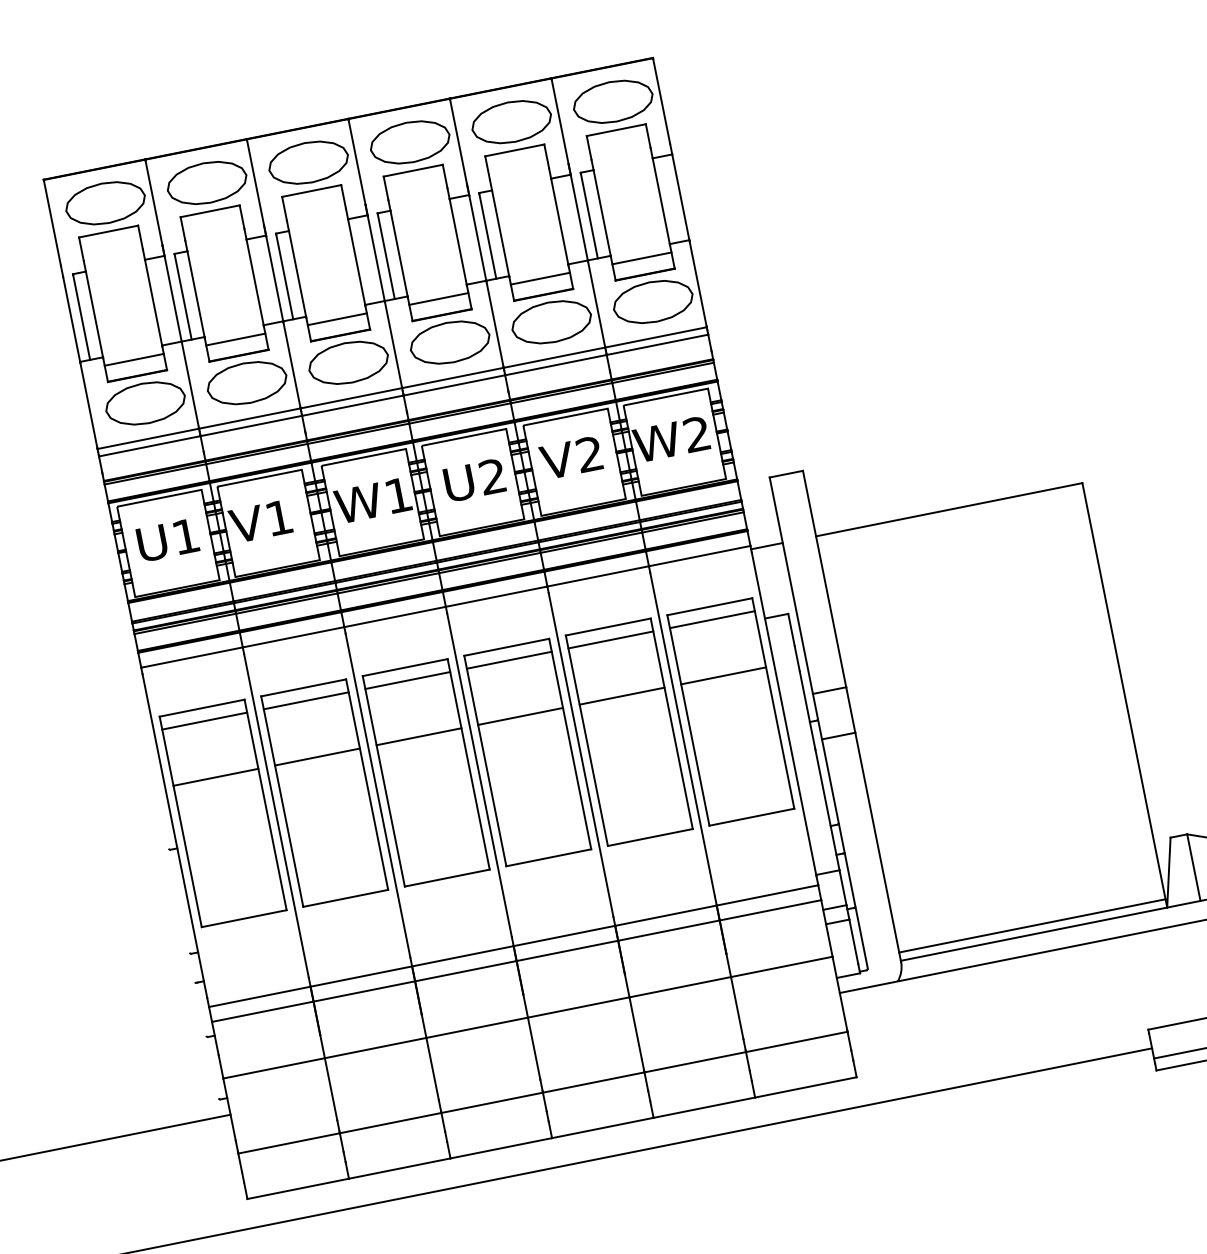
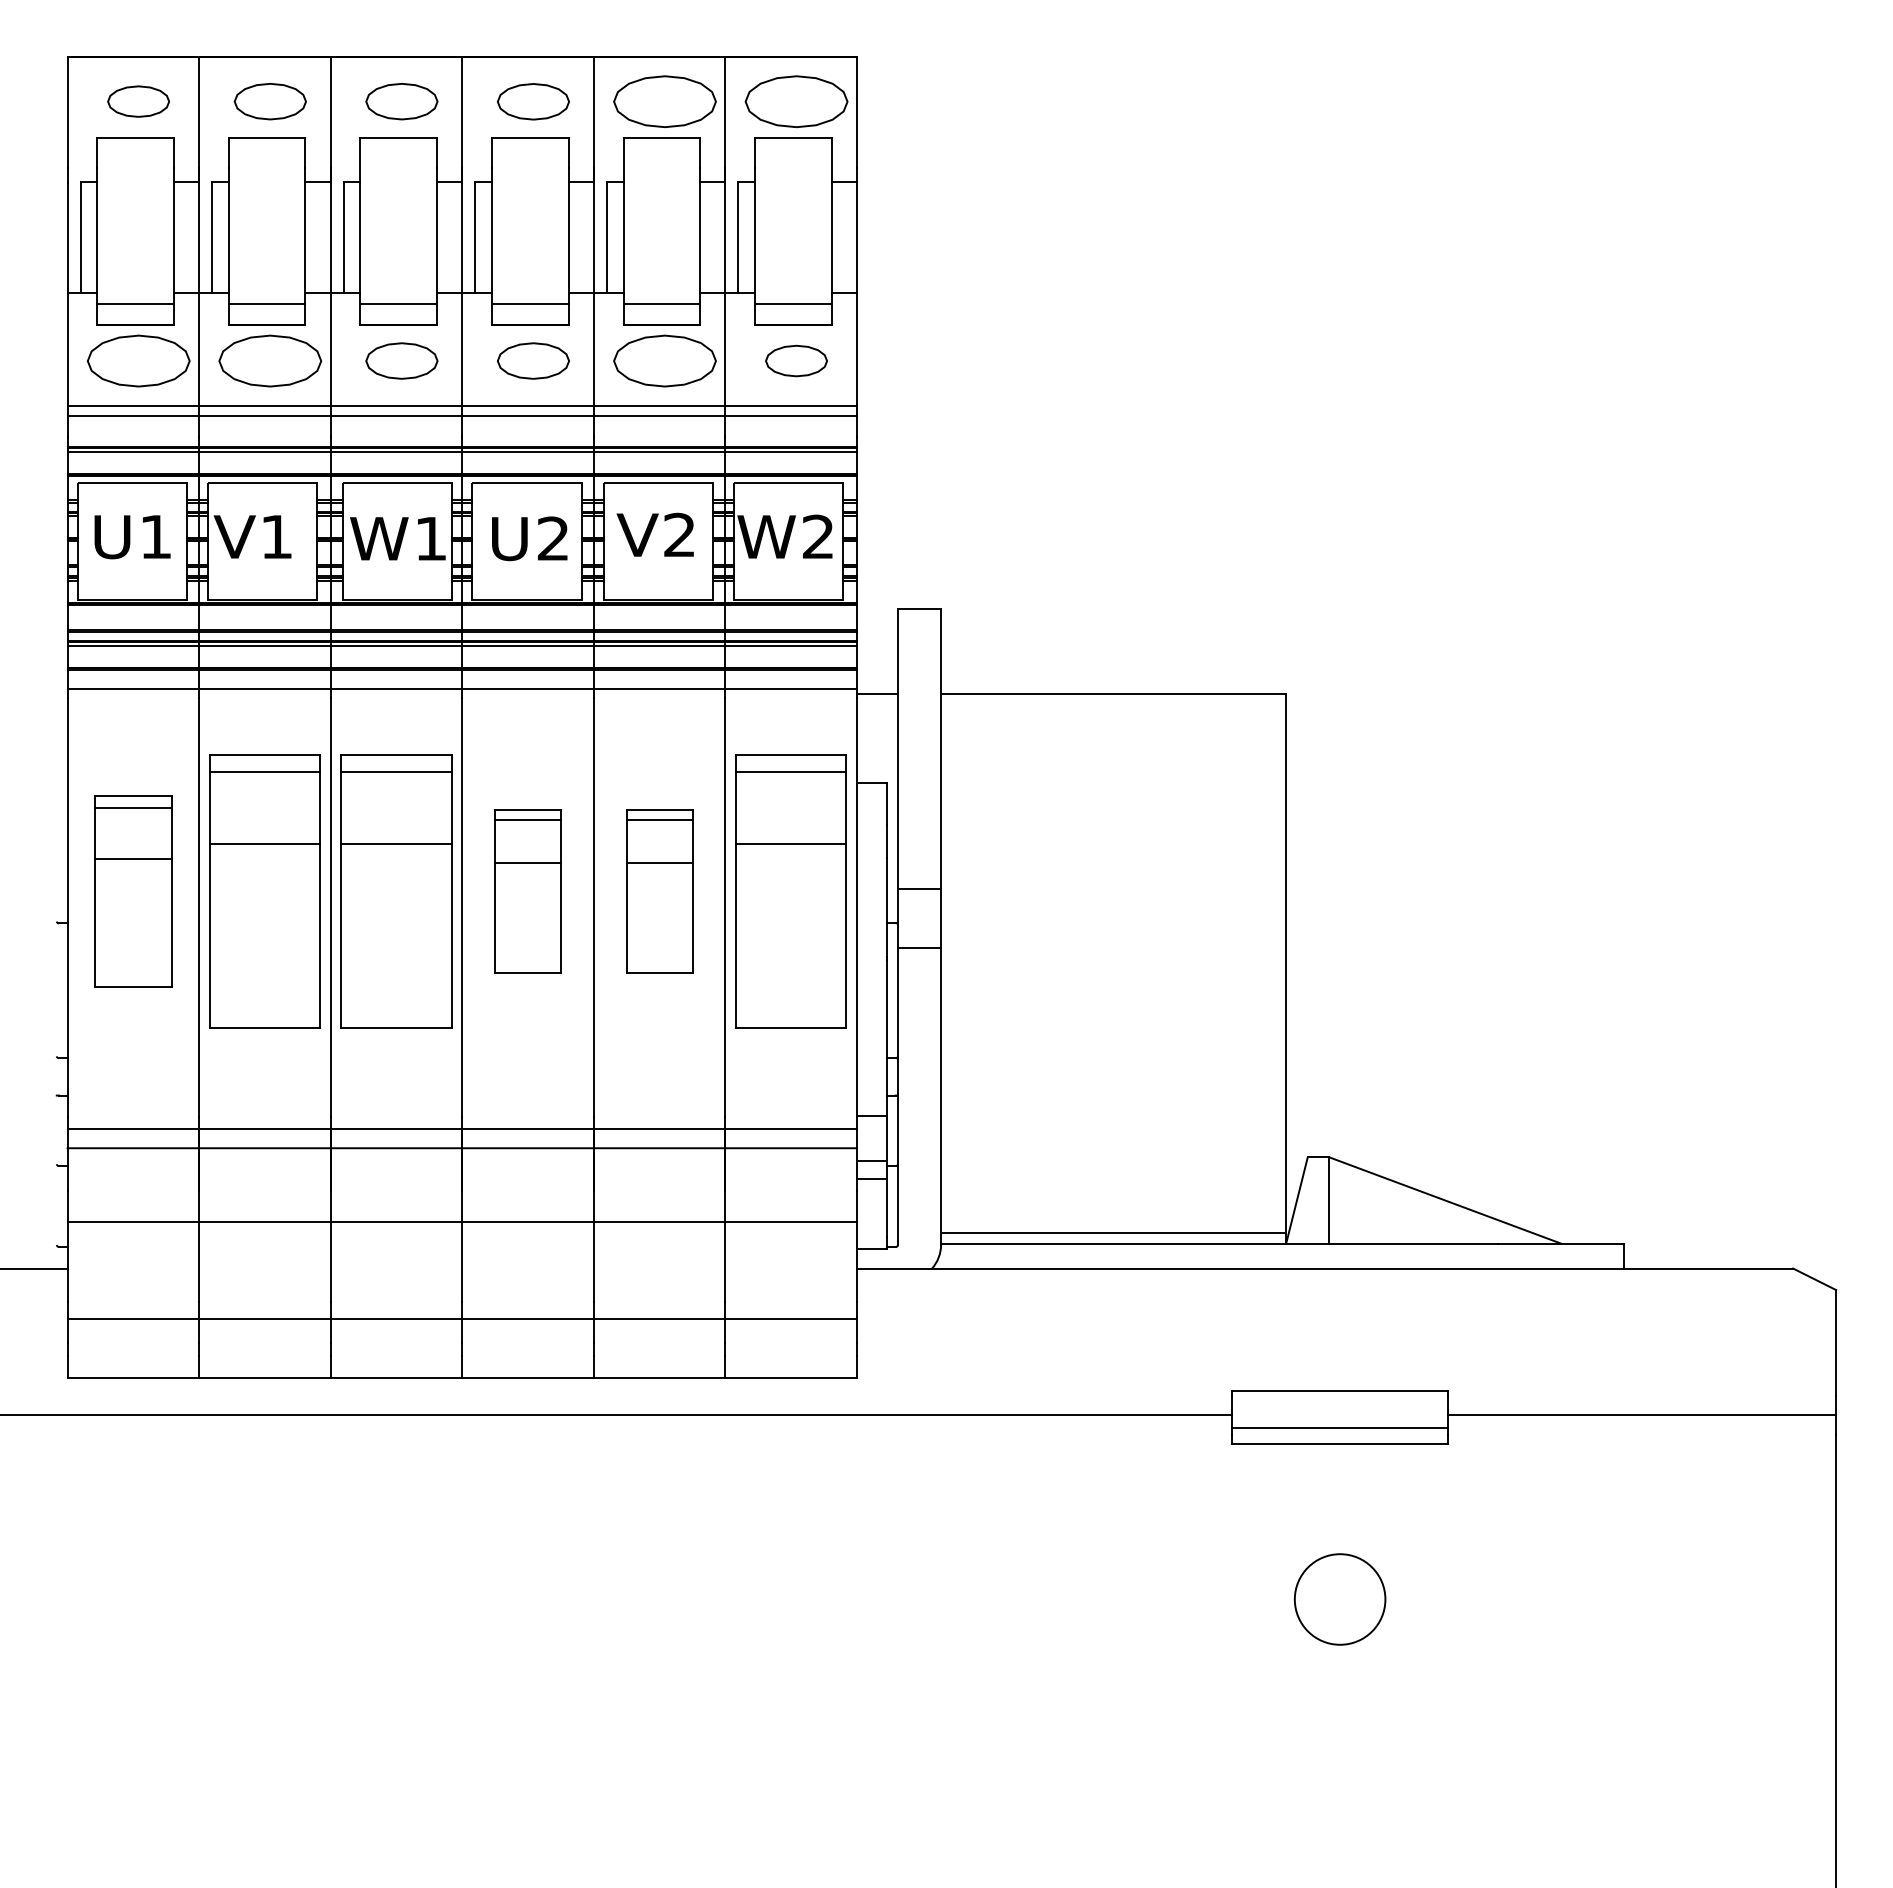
part: (410, 142) -> (533, 101), size x0.7
part: (308, 162) -> (401, 101), size x0.7
part: (207, 182) -> (270, 101), size x0.7
part: (105, 203) -> (138, 101), size x0.6
part: (653, 301) -> (796, 360), size x0.6
part: (450, 342) -> (533, 360), size x0.7
part: (348, 362) -> (401, 360), size x0.7
part: (629, 732) -> (659, 891), size x0.6
part: (527, 752) -> (527, 891), size x0.6
part: (222, 813) -> (132, 891), size x0.7

